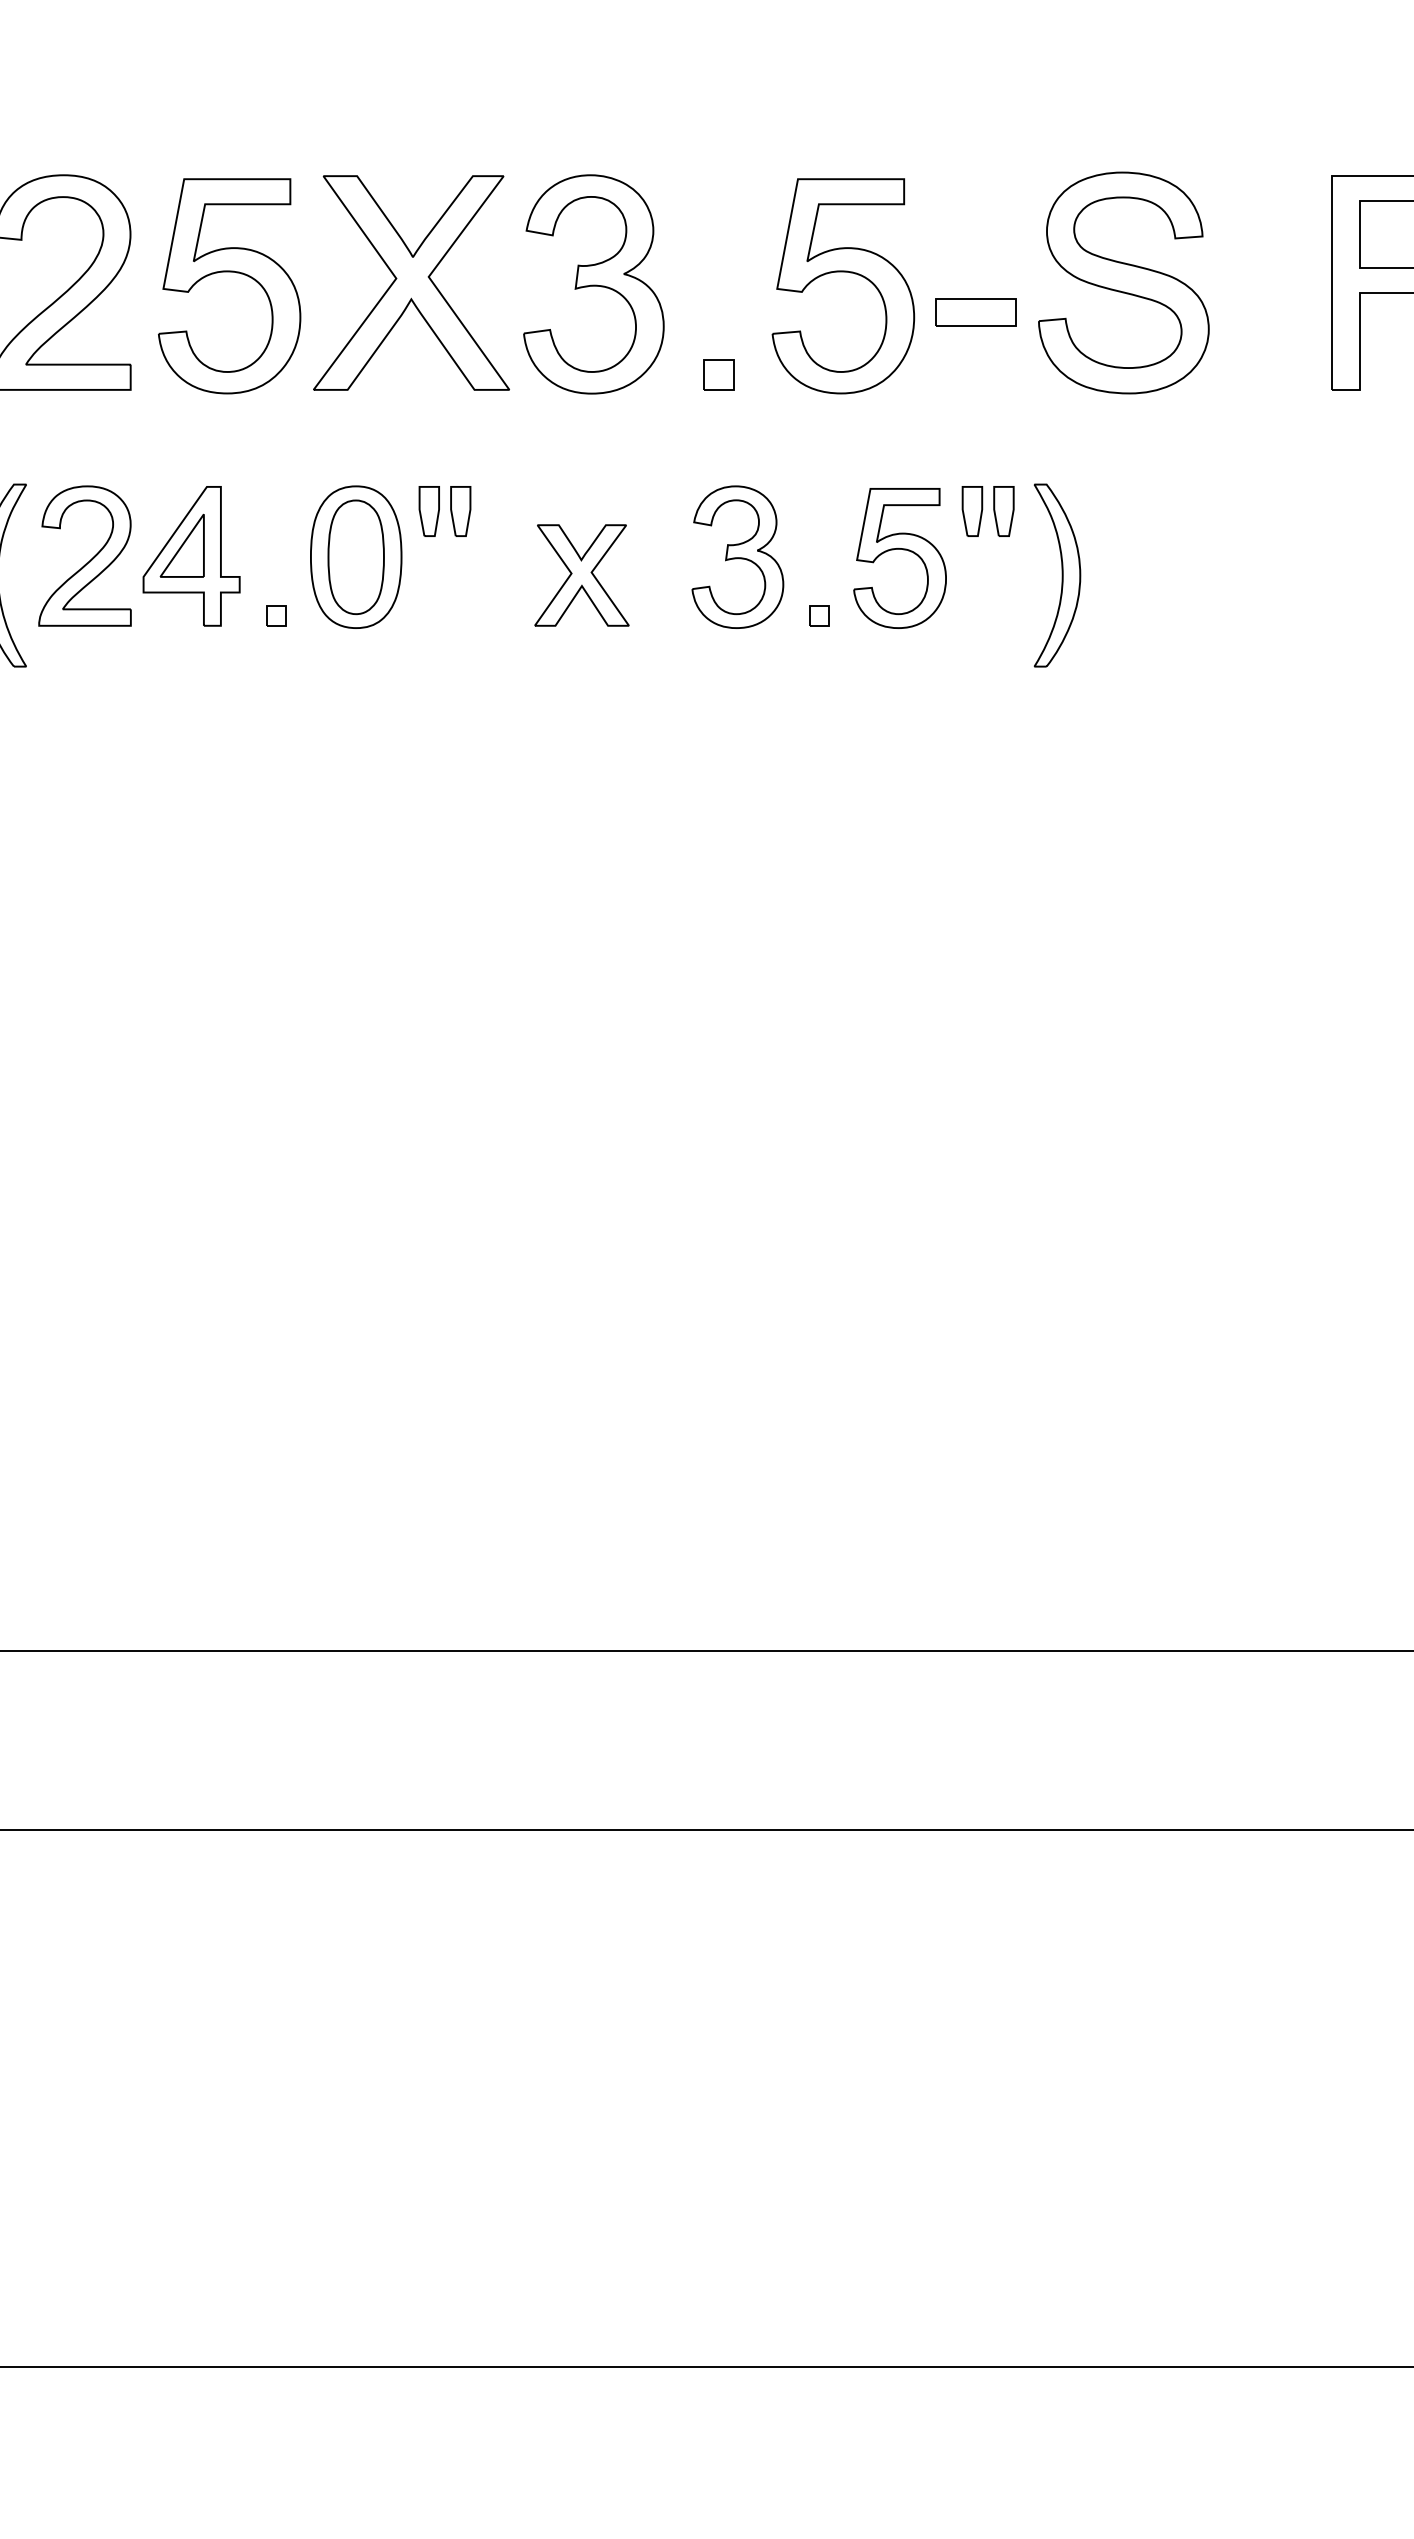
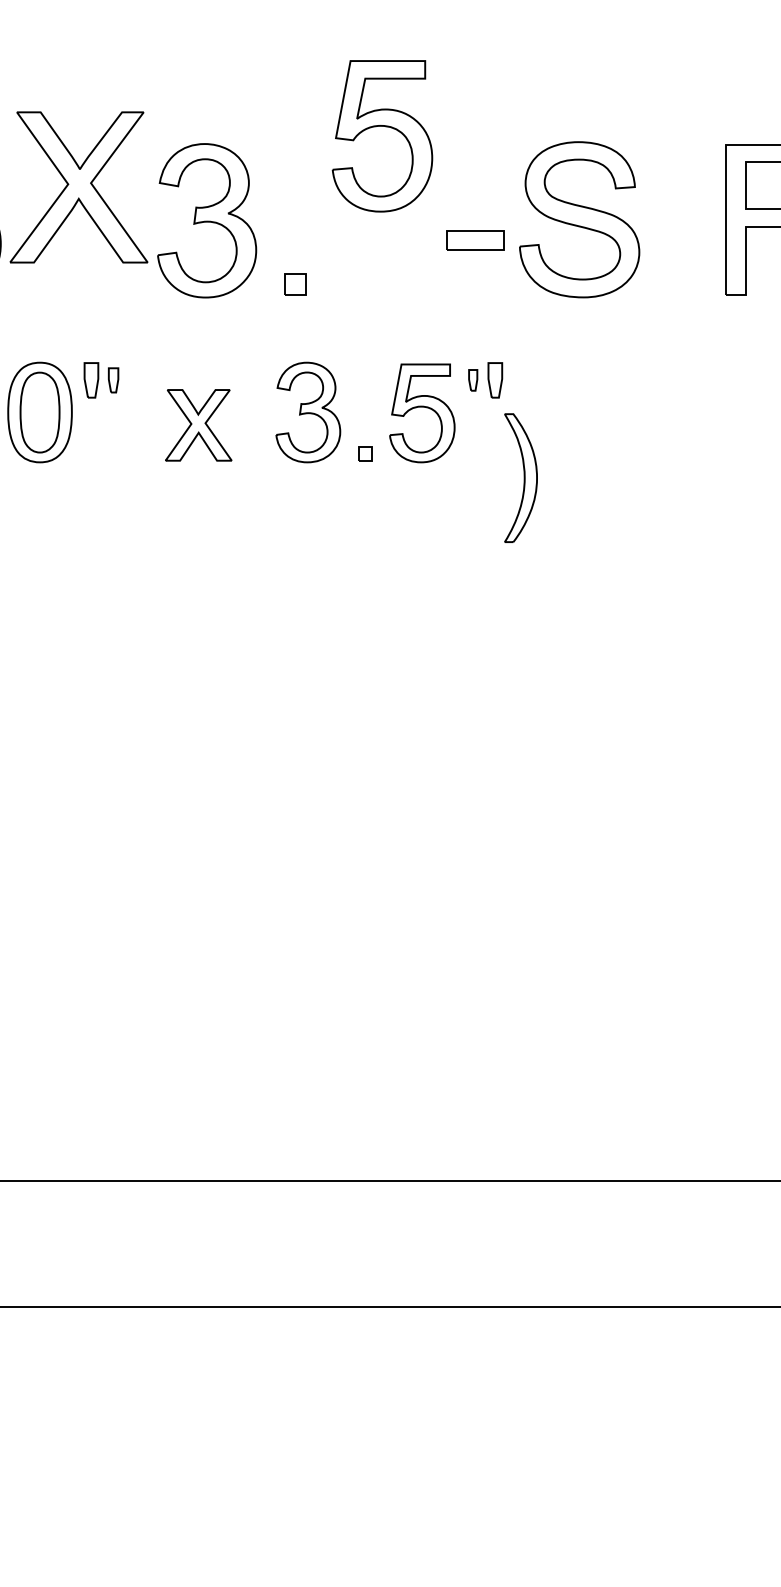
part: (843, 272) -> (382, 126), moved
part: (411, 282) -> (78, 187), moved
part: (460, 511) -> (113, 380), size x0.7
part: (972, 511) -> (473, 380), size x0.6
part: (1057, 575) -> (521, 478), moved

